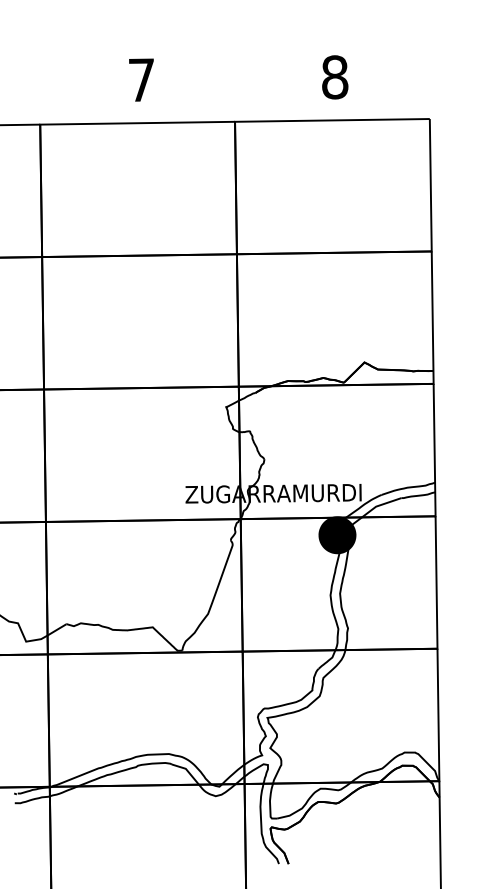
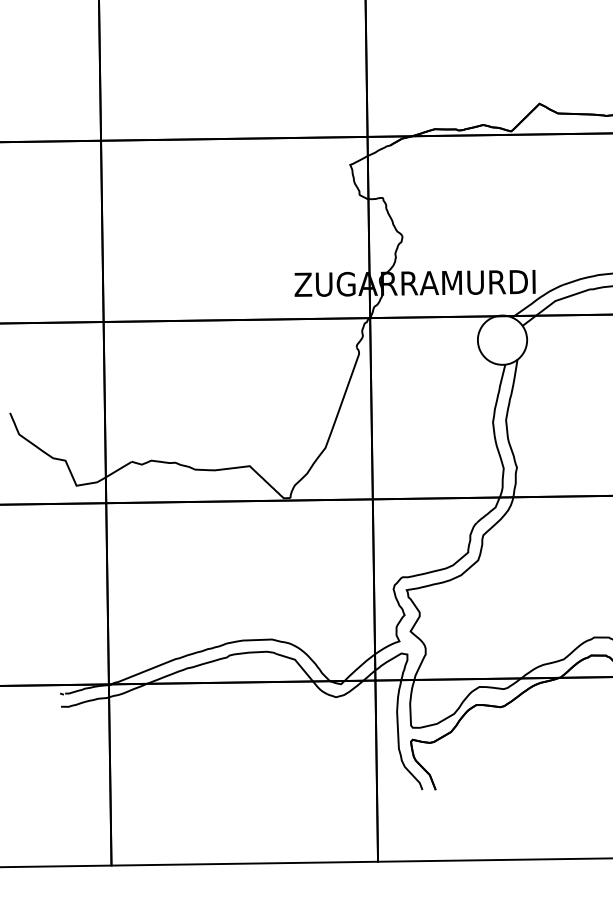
fill: (337, 535) -> (502, 340), removed
fill: (337, 535) -> (502, 340), removed

